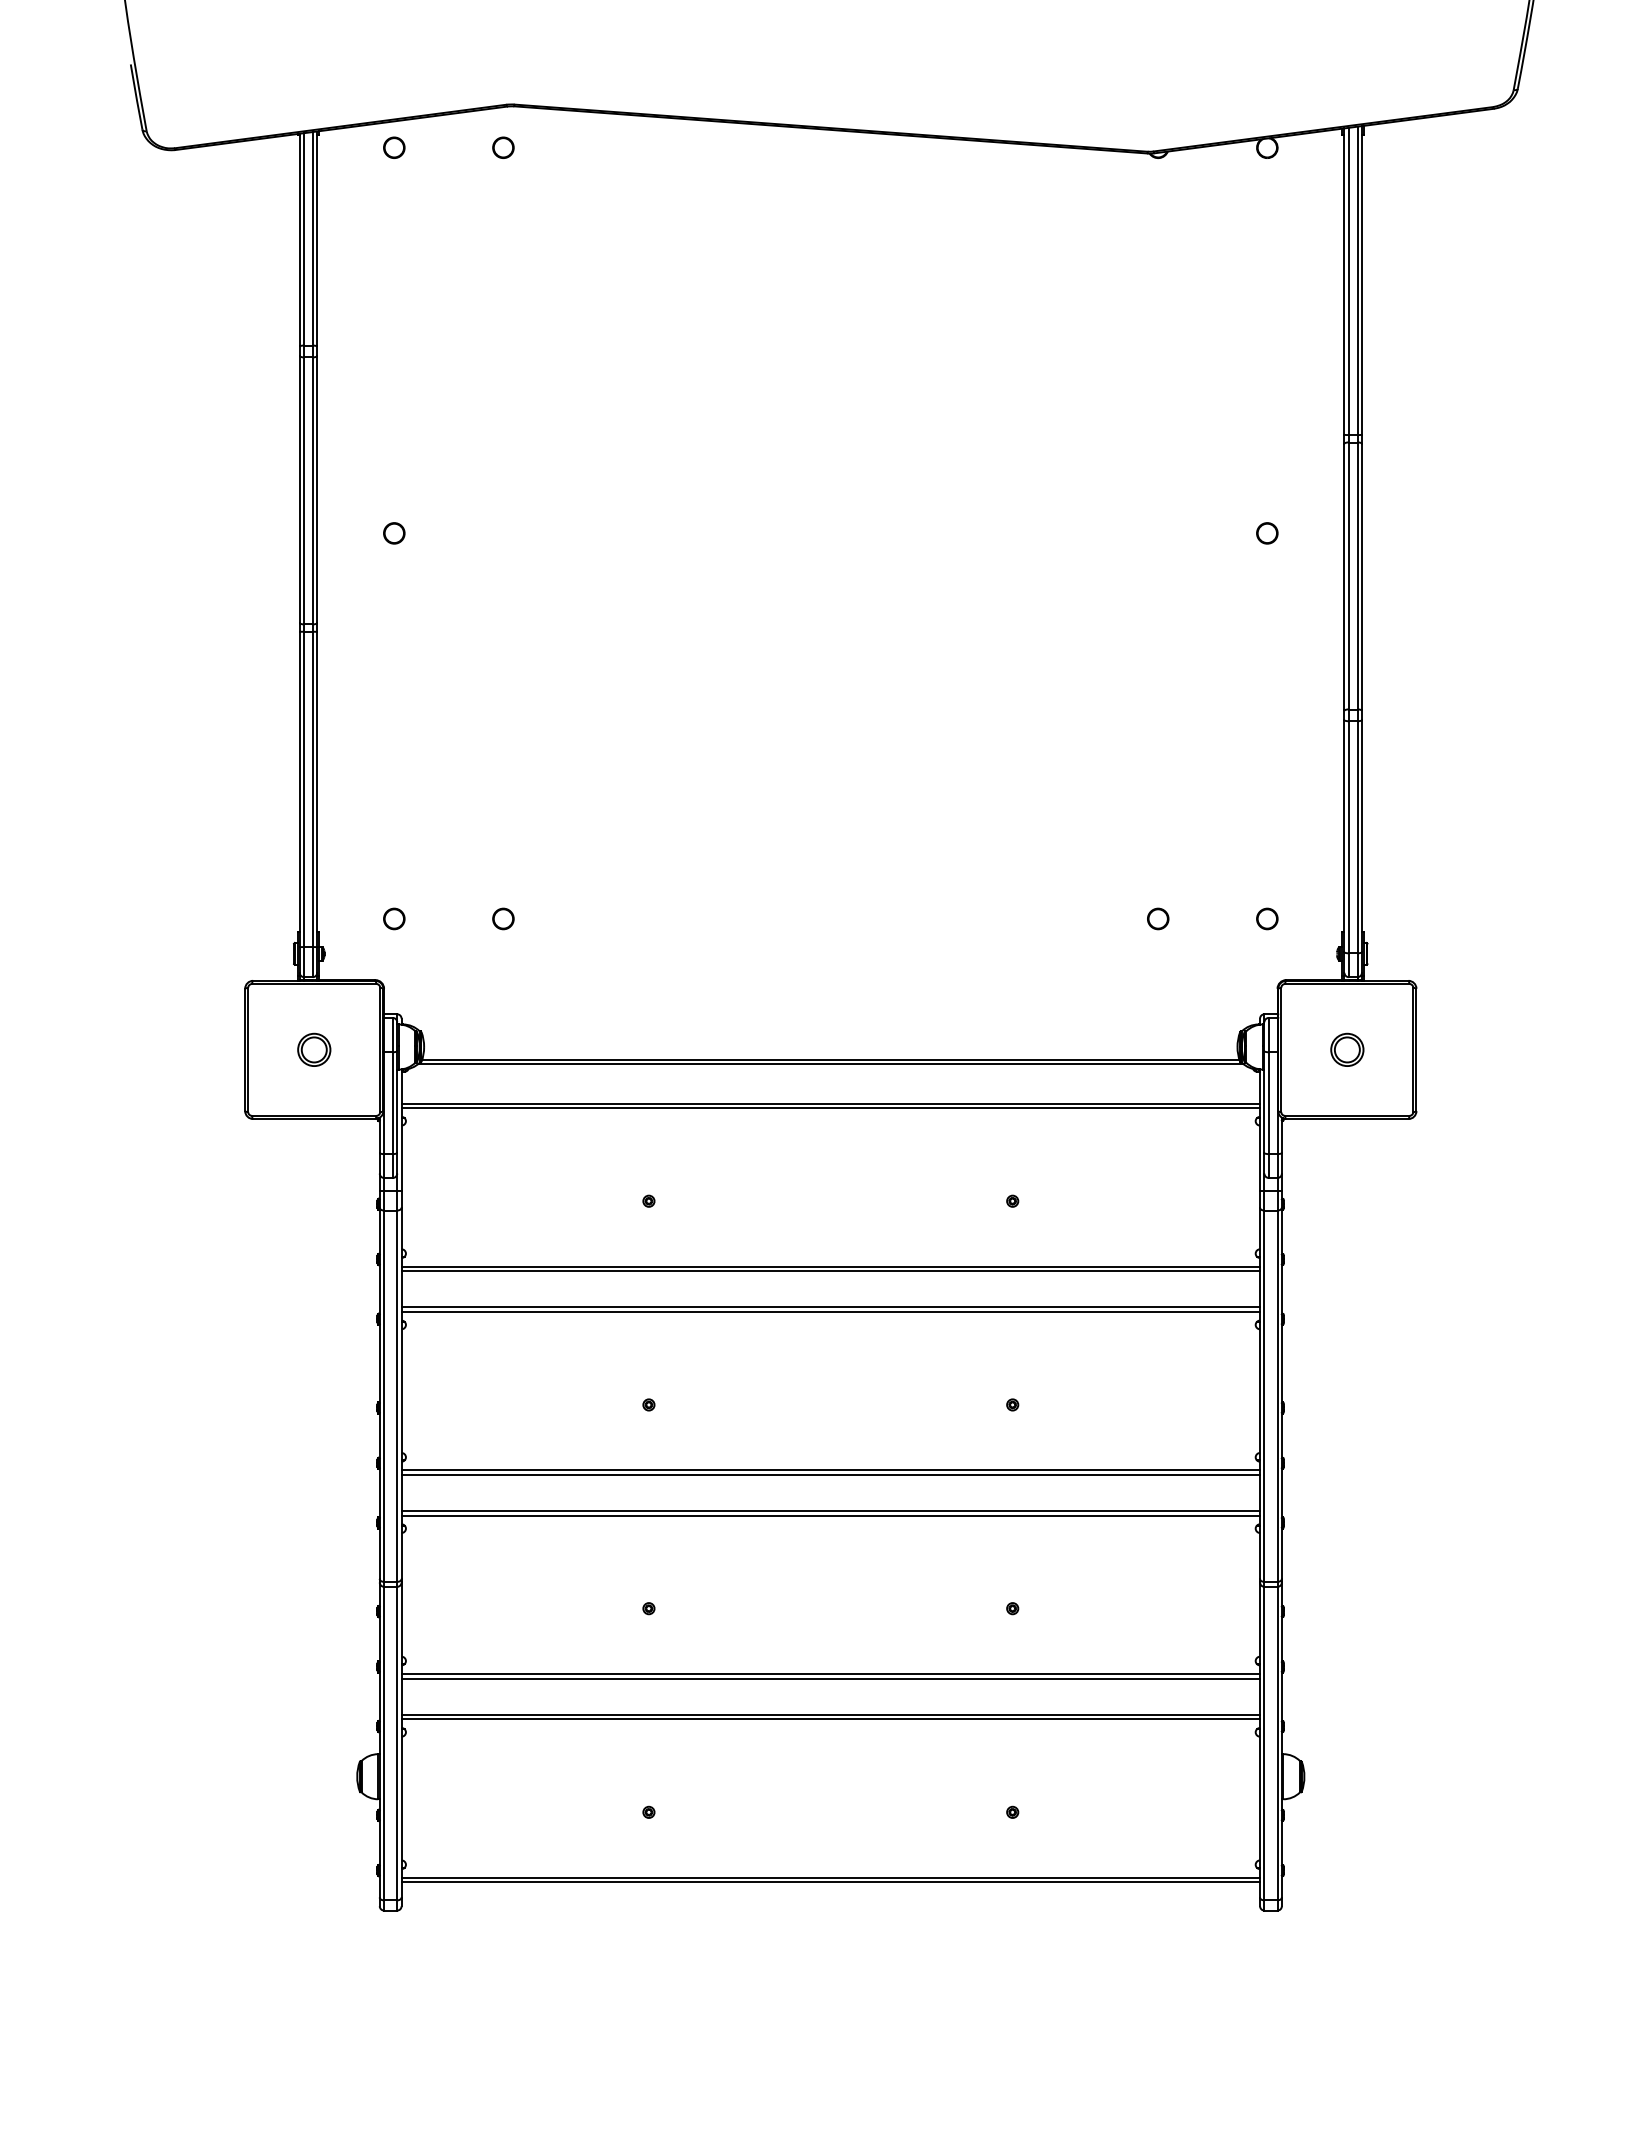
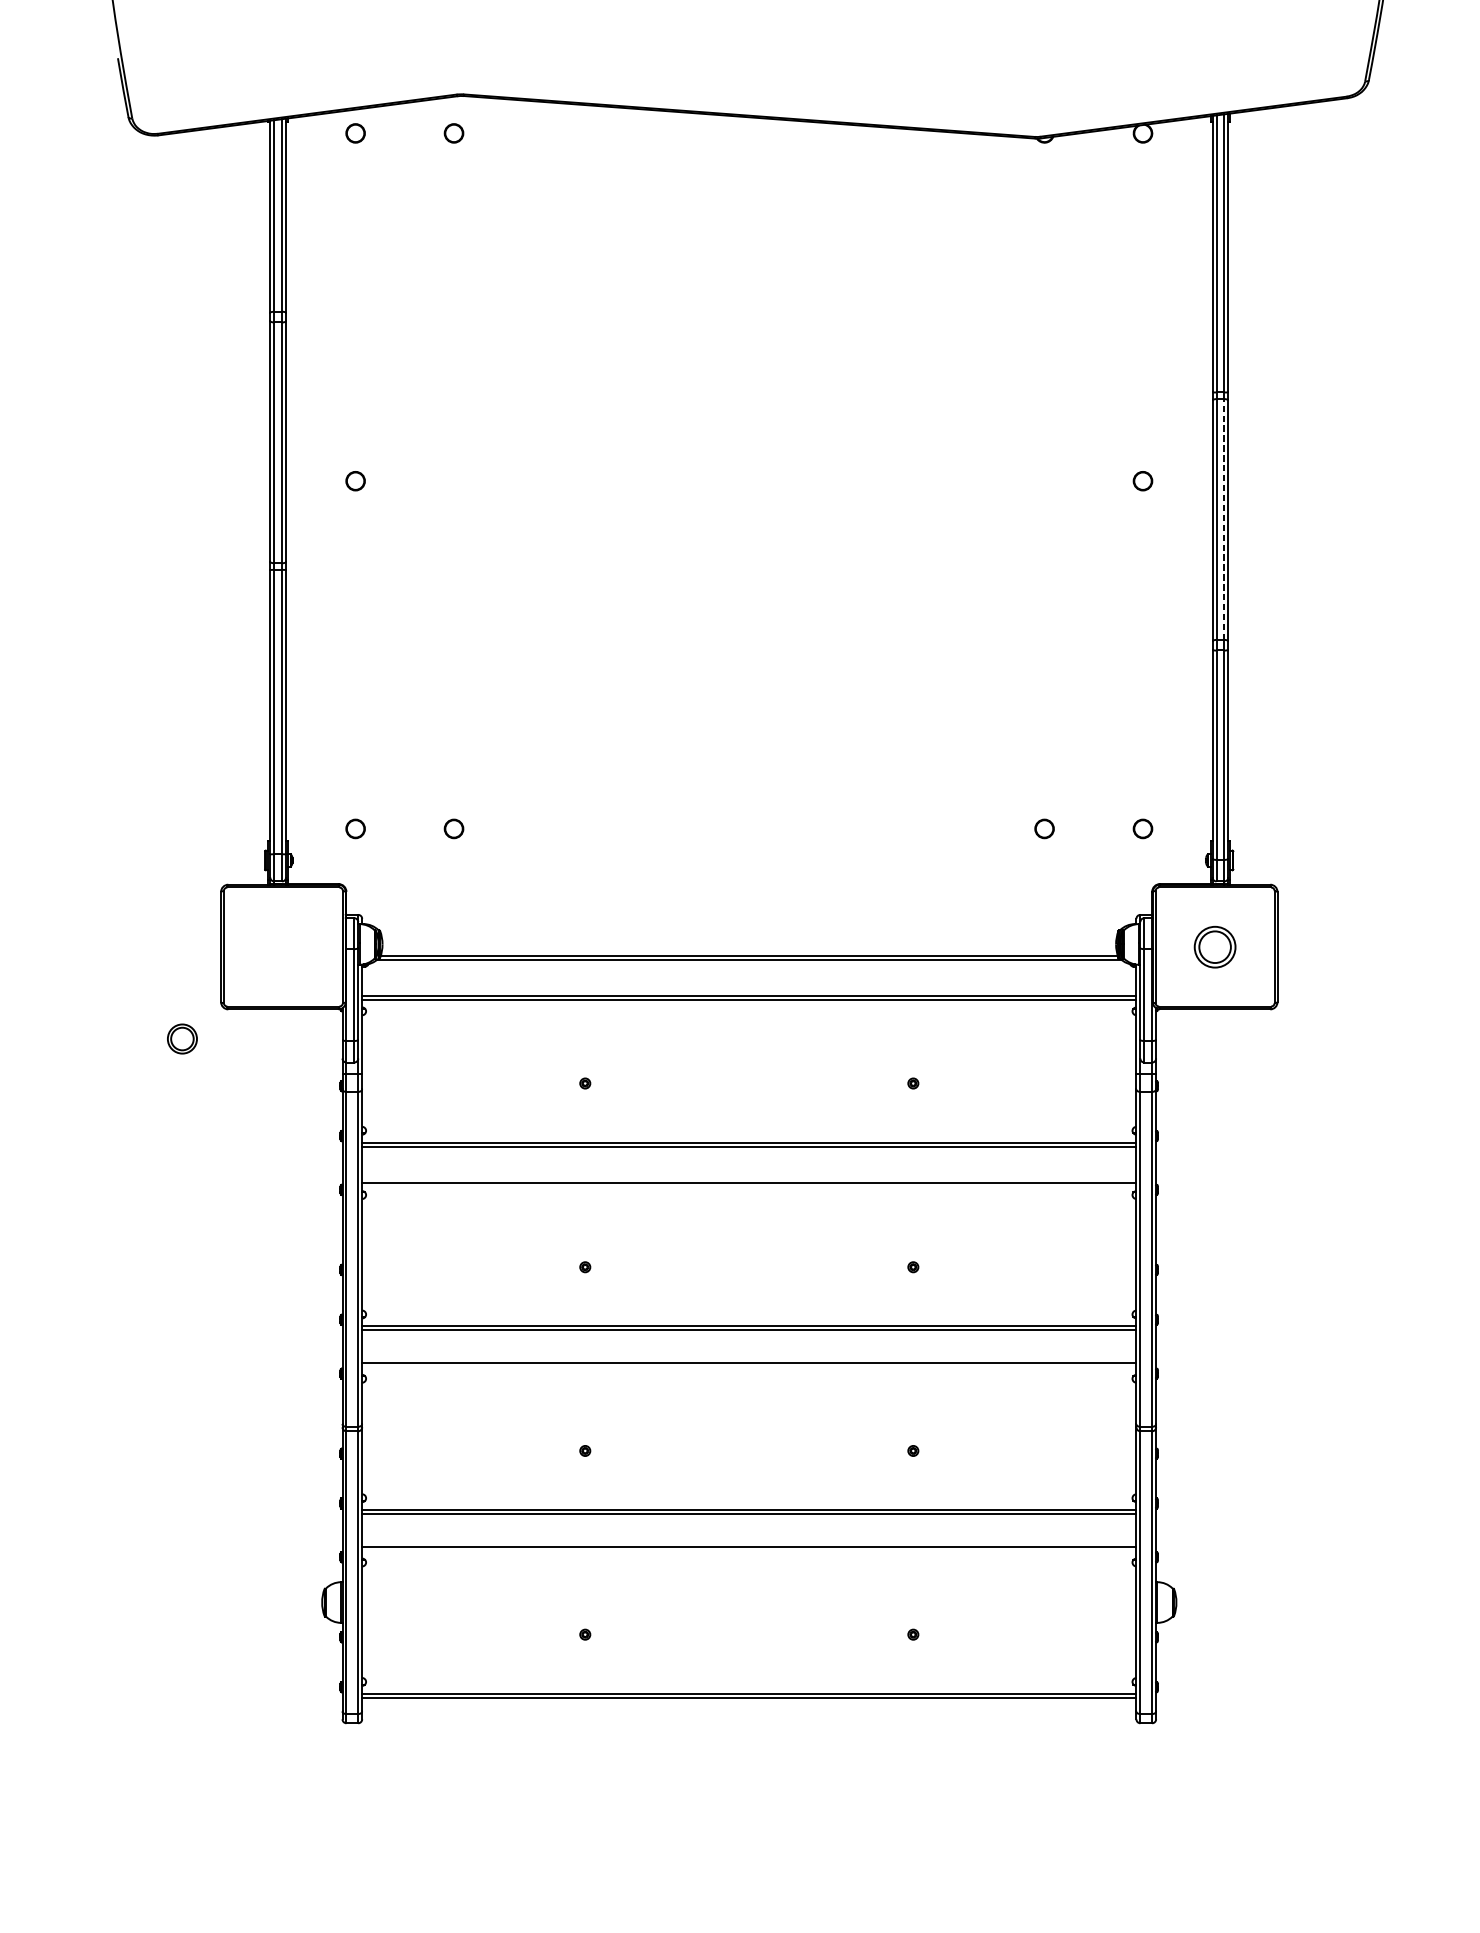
line: (1357, 575) -> (1224, 519), solid -> dashed
part: (314, 1049) -> (182, 1038), moved
part: (1347, 1049) -> (1215, 946), size x1.4
line: (830, 1307) -> (749, 1179), removed
line: (830, 1515) -> (749, 1366), removed
line: (830, 1719) -> (749, 1550), removed

